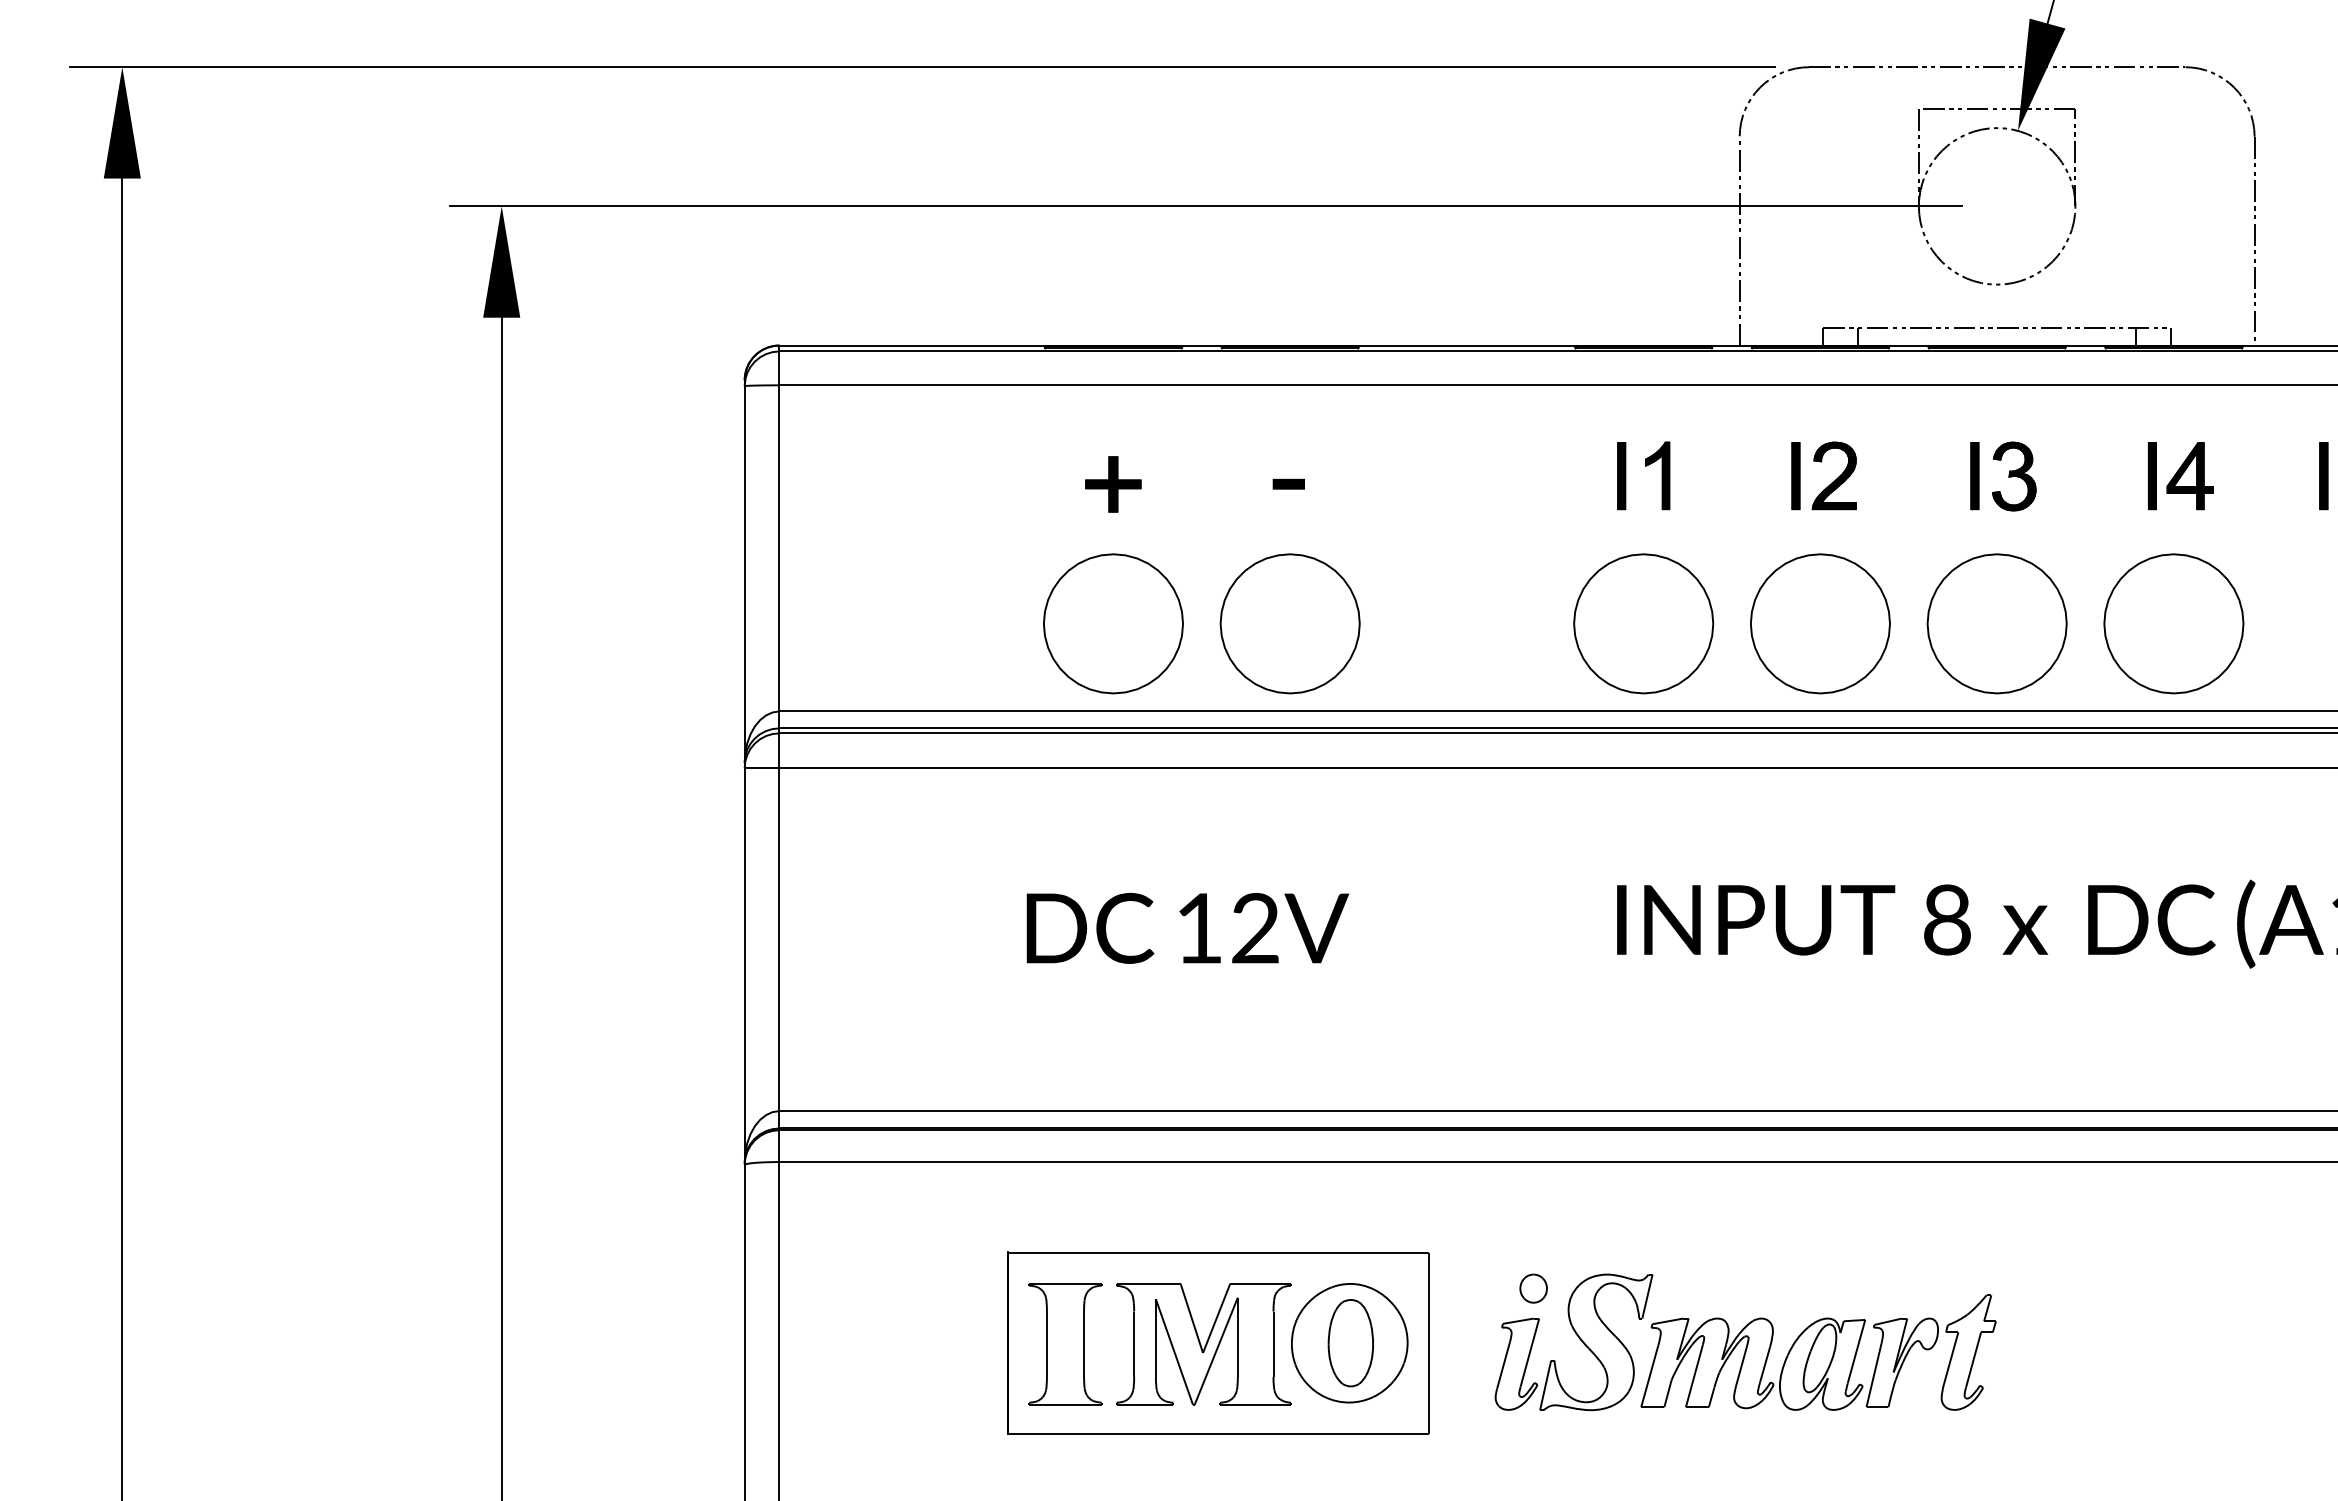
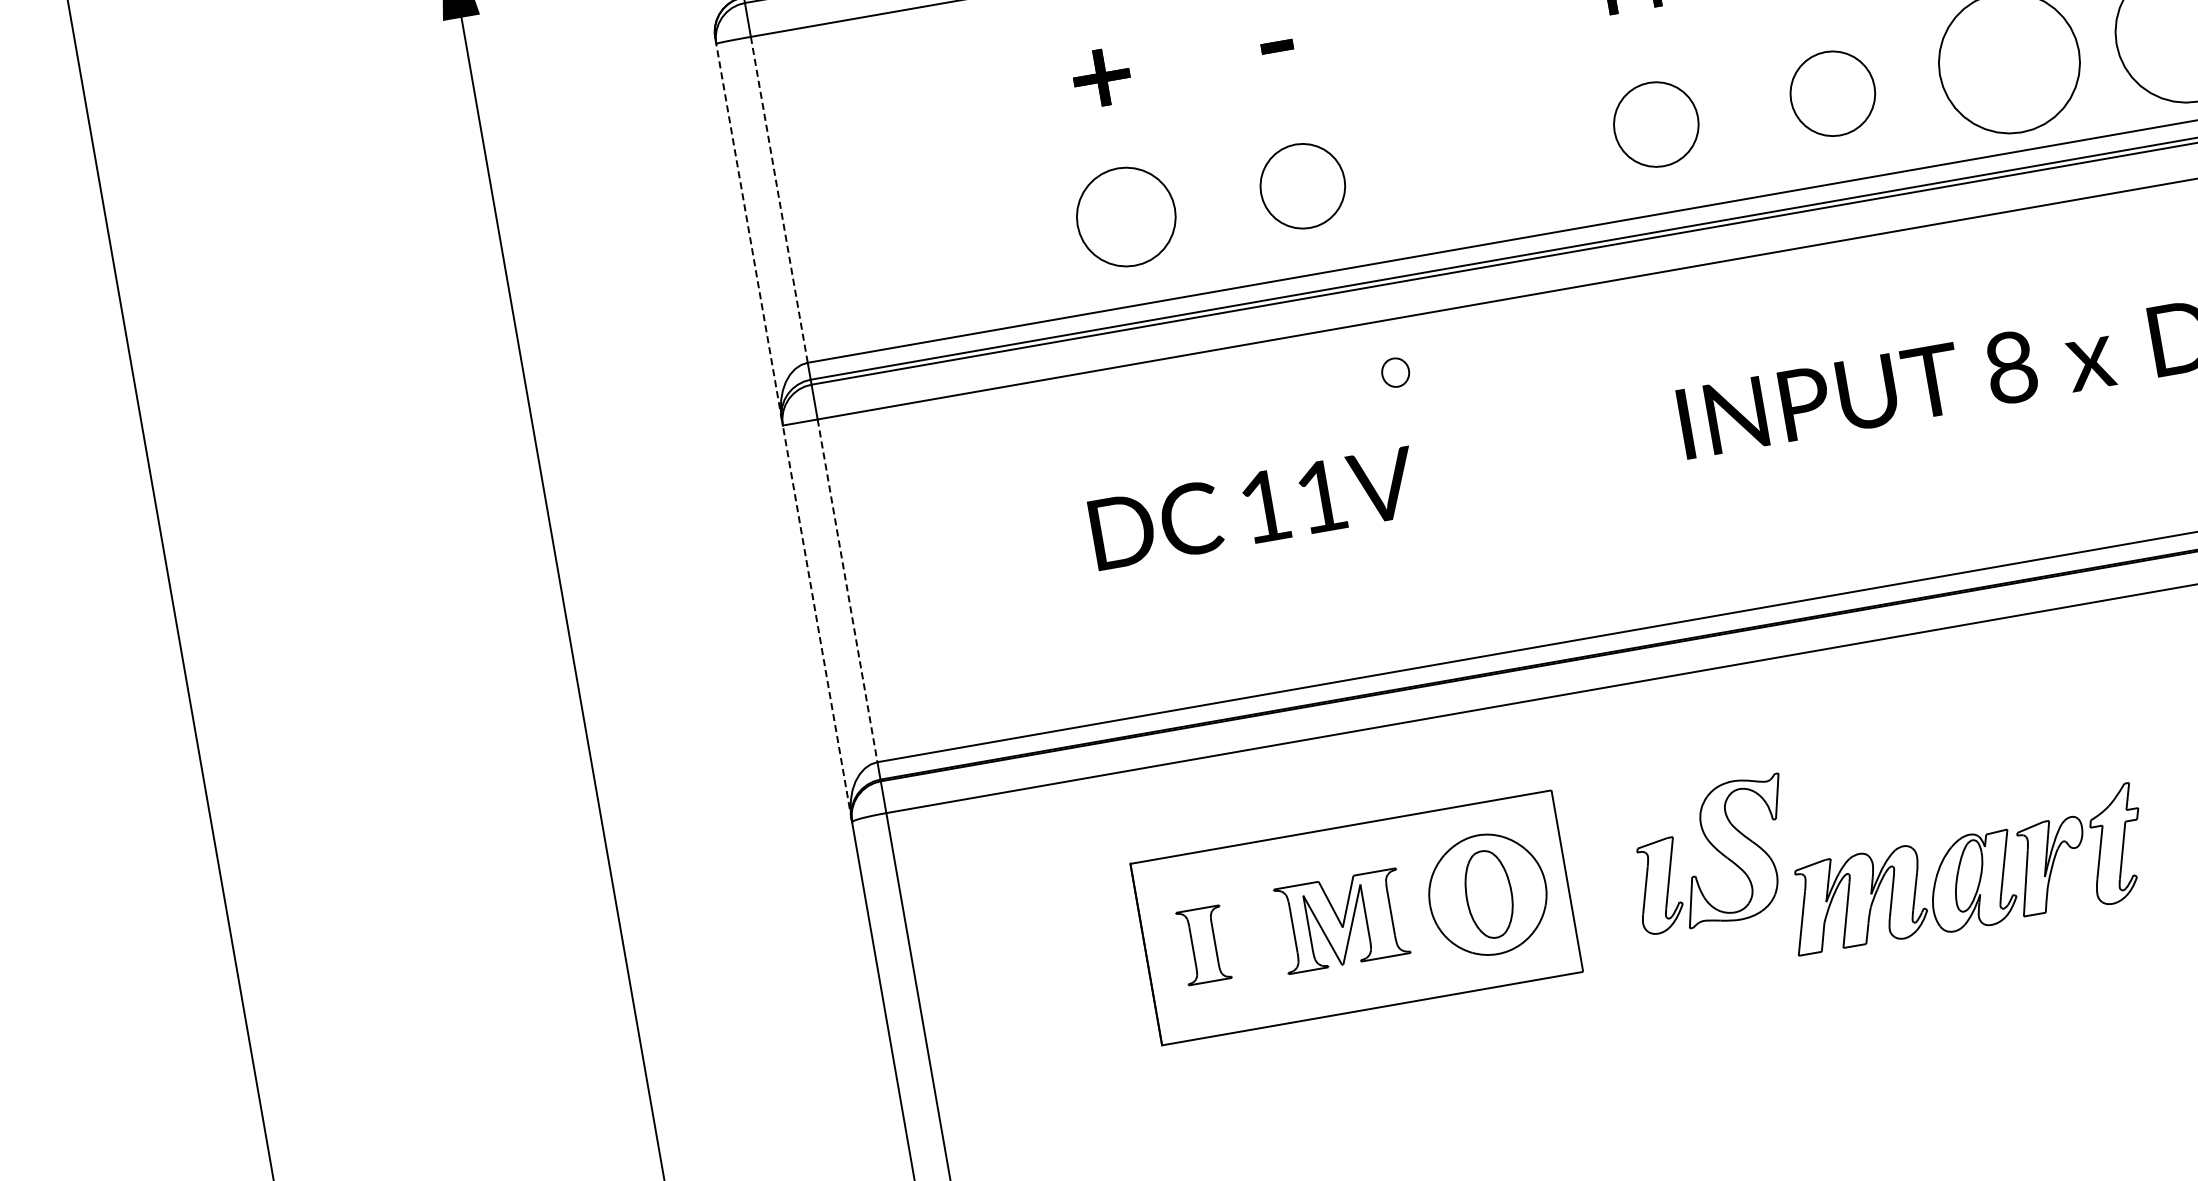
line: (779, 548) -> (779, 199), solid -> dashed
line: (744, 574) -> (748, 232), solid -> dashed
part: (1113, 623) -> (1126, 216), size x0.7
part: (1289, 623) -> (1302, 185), size x0.6
part: (1643, 623) -> (1655, 124), size x0.6
part: (1820, 623) -> (1832, 93), size x0.6
text: (1255, 927) -> (1321, 495), 12V -> 11V
line: (779, 940) -> (847, 591), solid -> dashed
line: (744, 964) -> (816, 621), solid -> dashed
part: (1533, 1288) -> (1395, 372), moved
part: (1065, 1344) -> (1204, 945), size x0.6
part: (1203, 1344) -> (1341, 921), size x0.7
part: (1818, 1352) -> (1966, 870), moved

